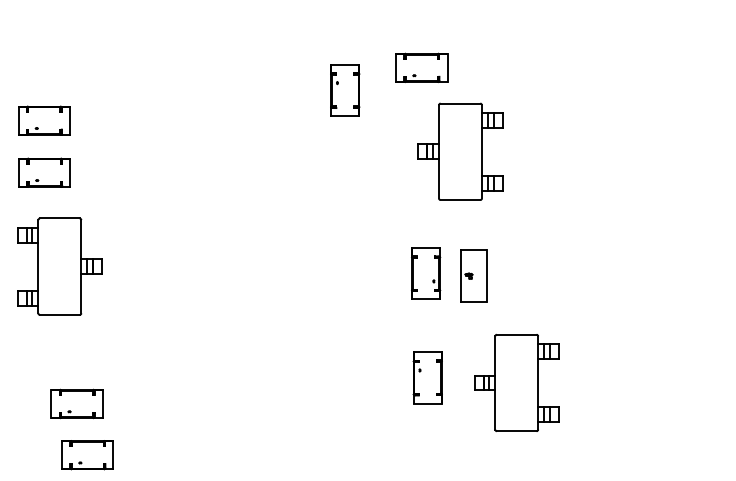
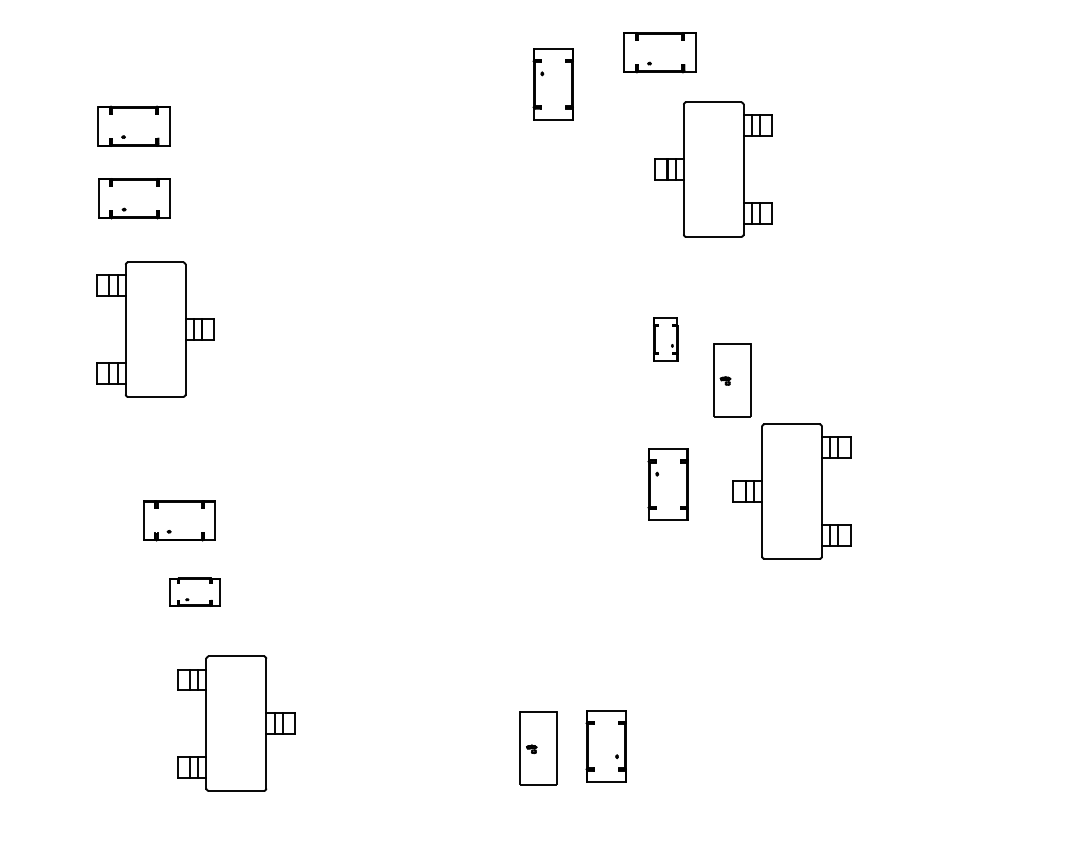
part: (425, 273) -> (665, 339), size x0.6
part: (473, 275) -> (732, 380), moved
part: (87, 454) -> (194, 591), size x0.7

